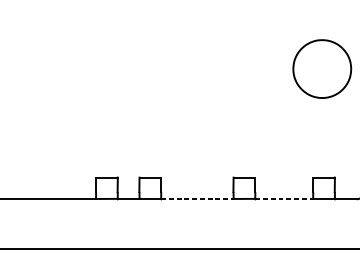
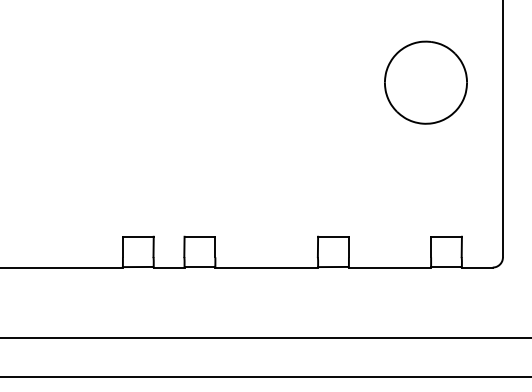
part: (321, 68) -> (425, 82), moved
line: (197, 199) -> (267, 267), dashed -> solid
line: (284, 199) -> (390, 267), dashed -> solid

